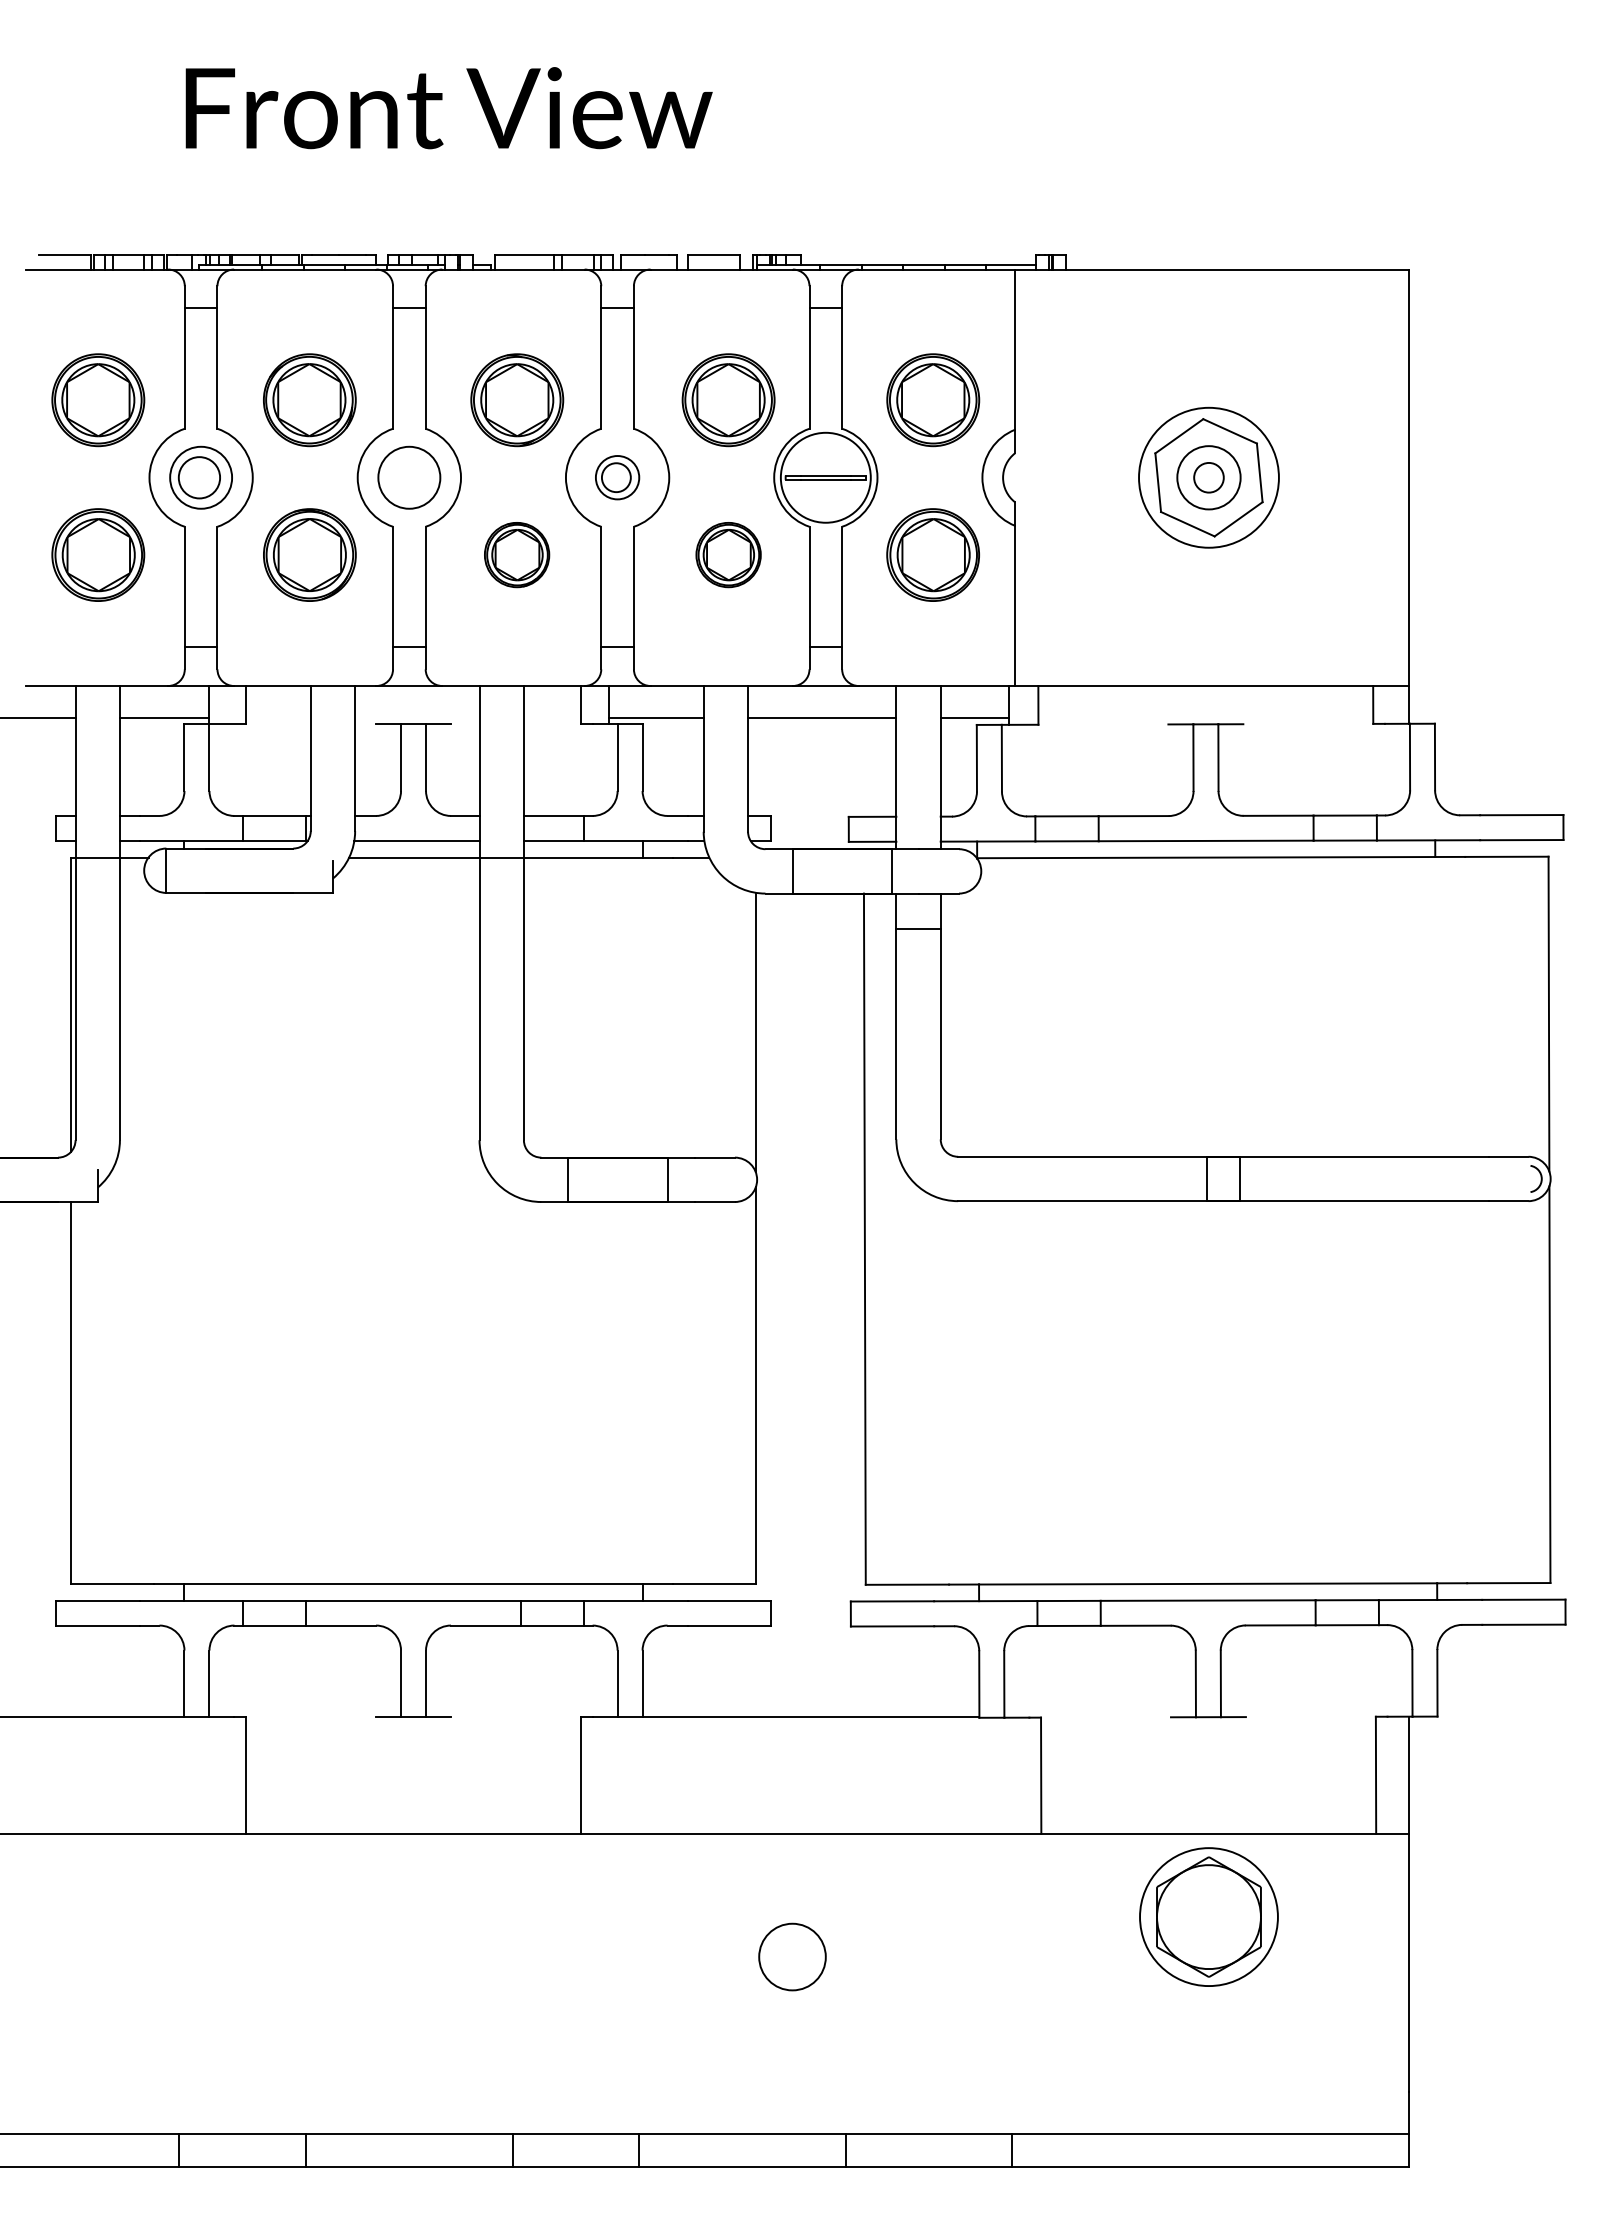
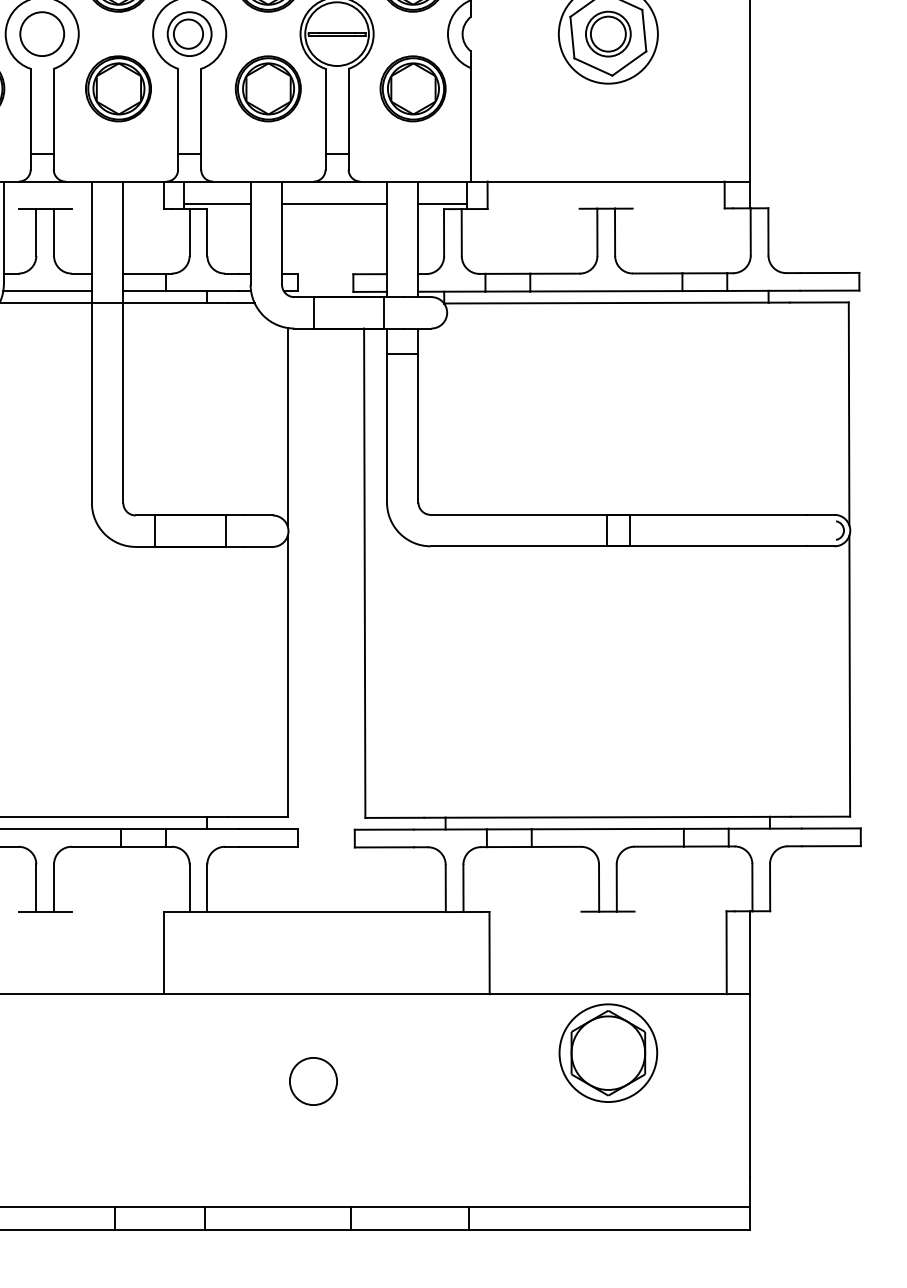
part: (617, 477) -> (189, 33), size x1.43
circle: (1208, 477) -> (608, 33), size x1.67
part: (516, 554) -> (118, 88), size x1.43
part: (728, 554) -> (268, 88), size x1.43

